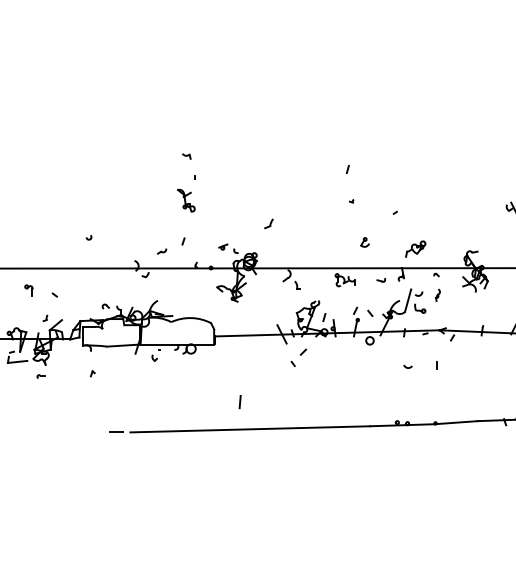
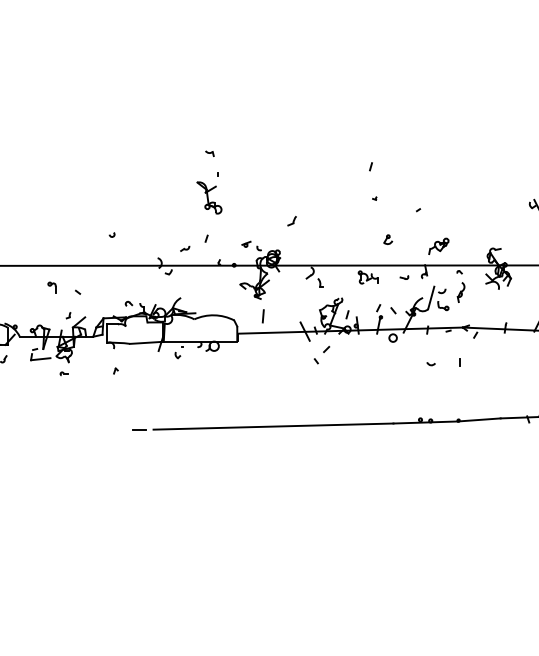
part: (186, 200) -> (209, 197), size x1.43
part: (437, 295) -> (460, 292), size x1.67
line: (239, 402) -> (262, 316), moved

